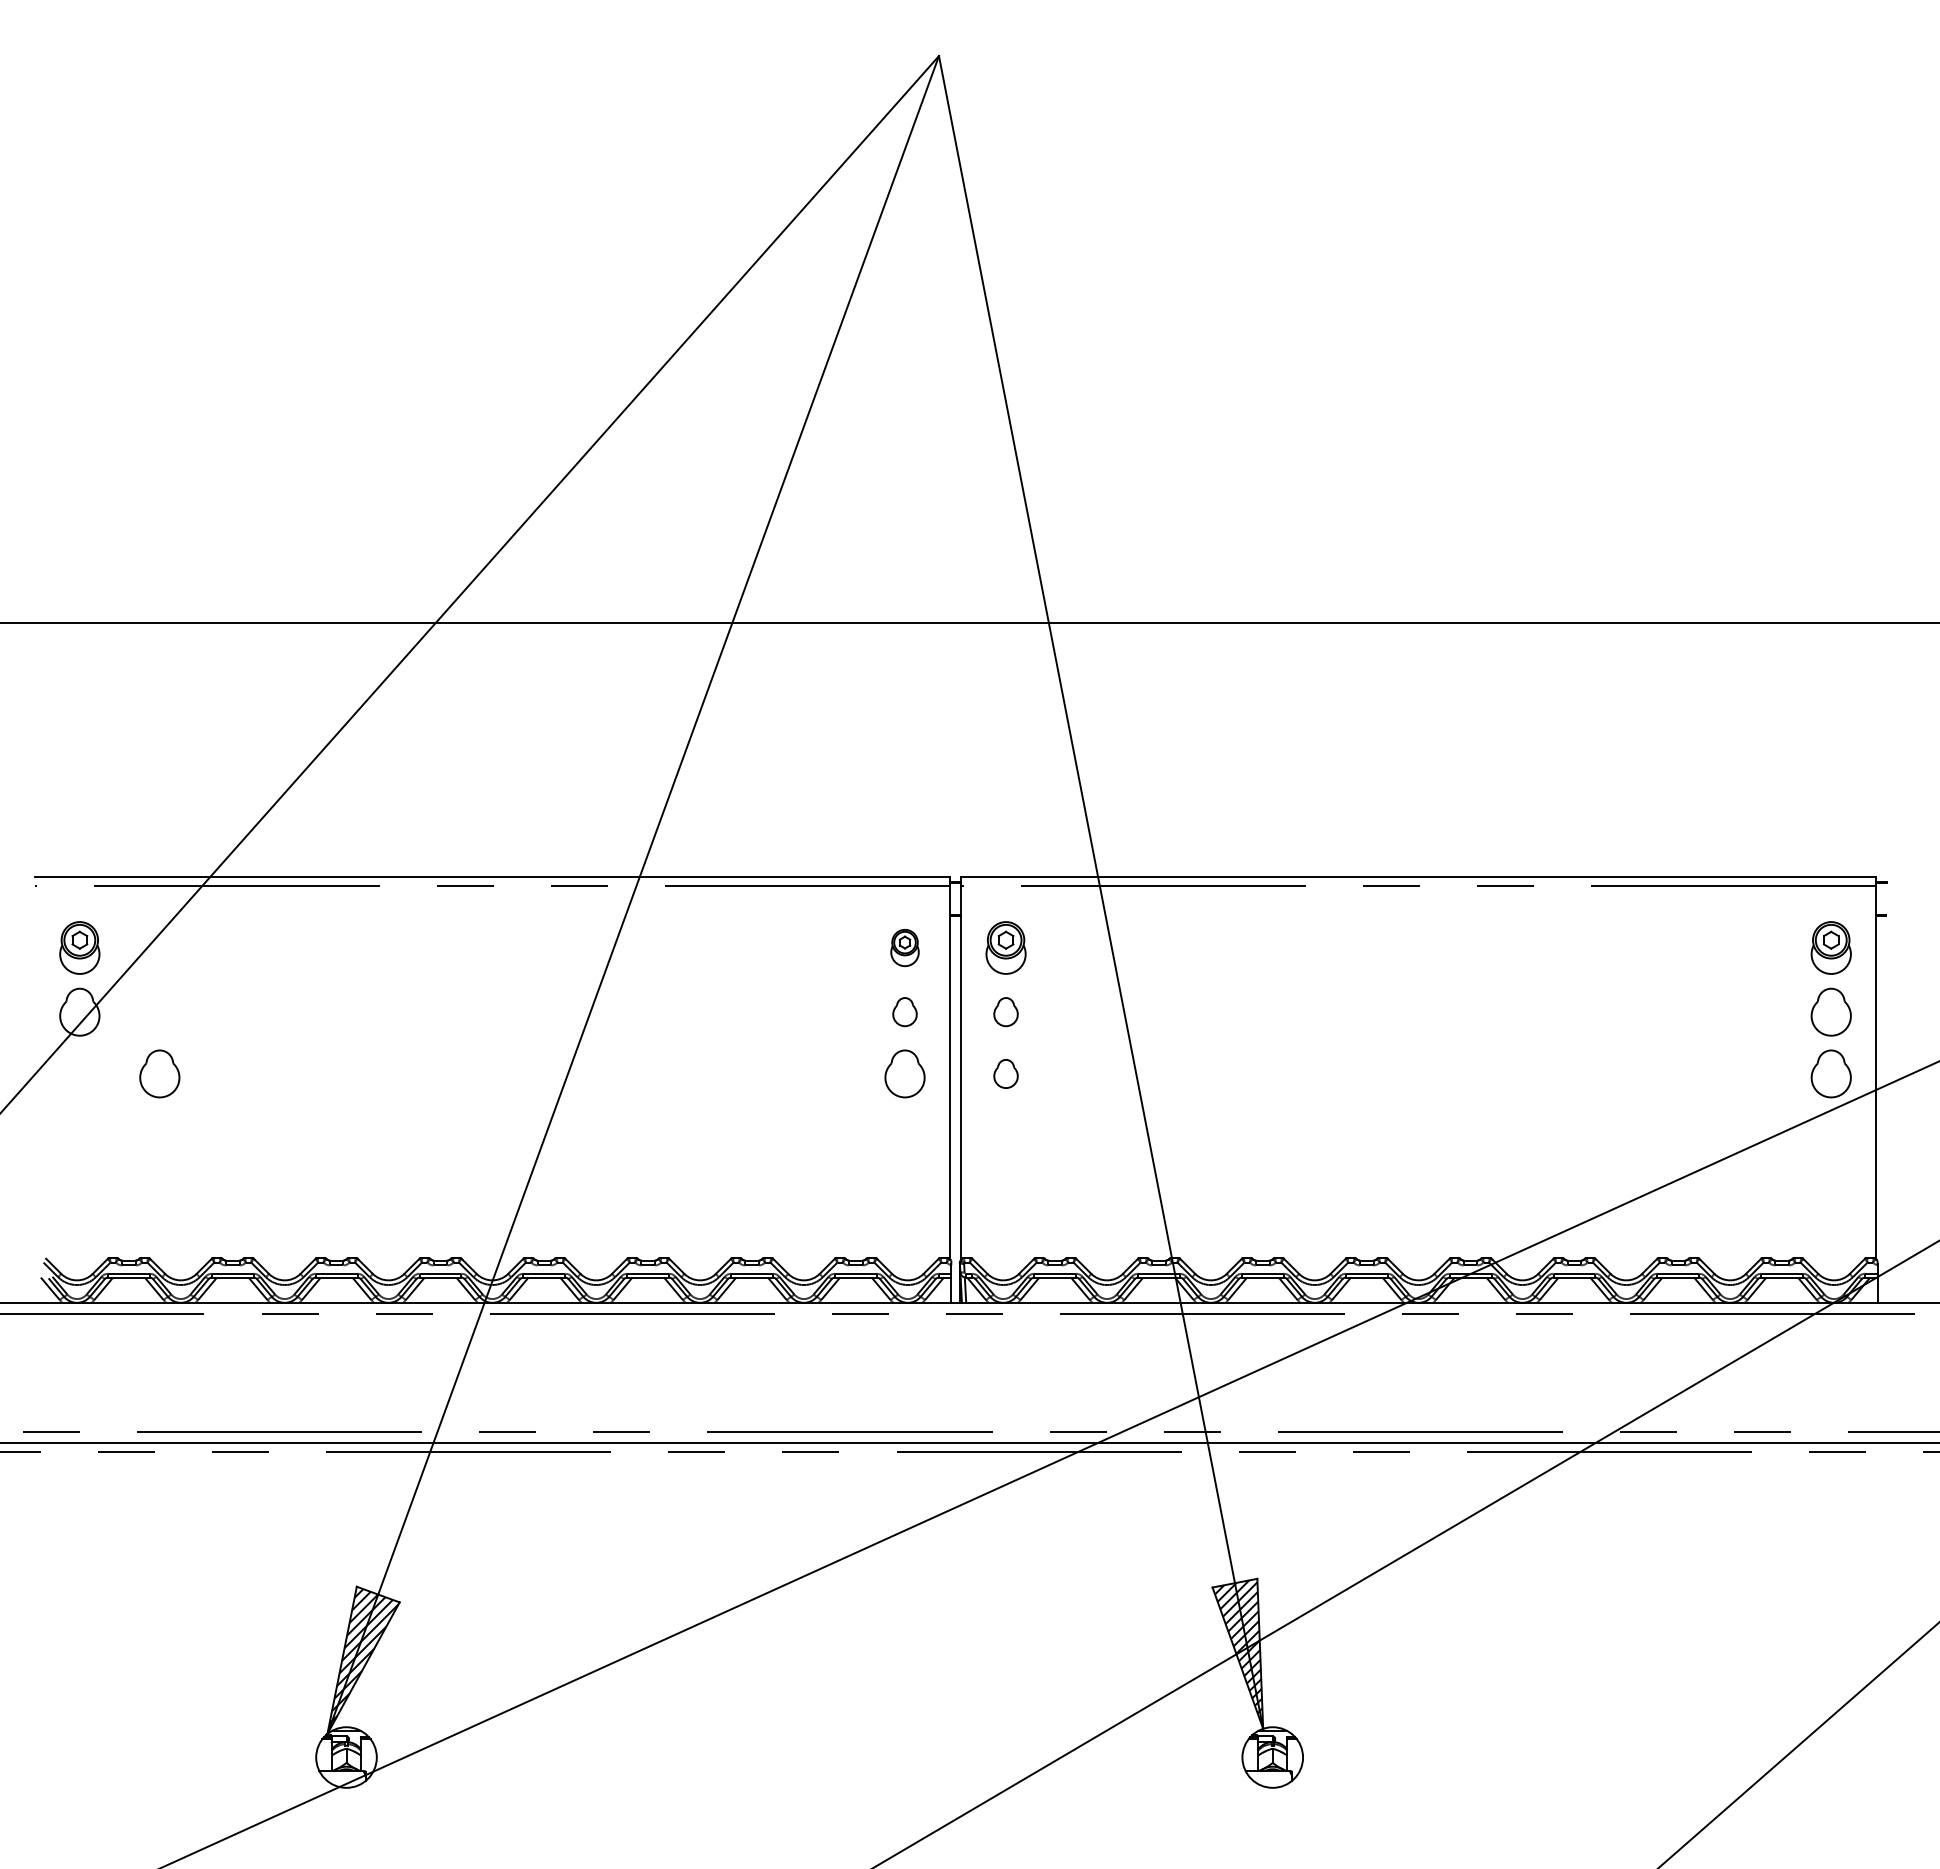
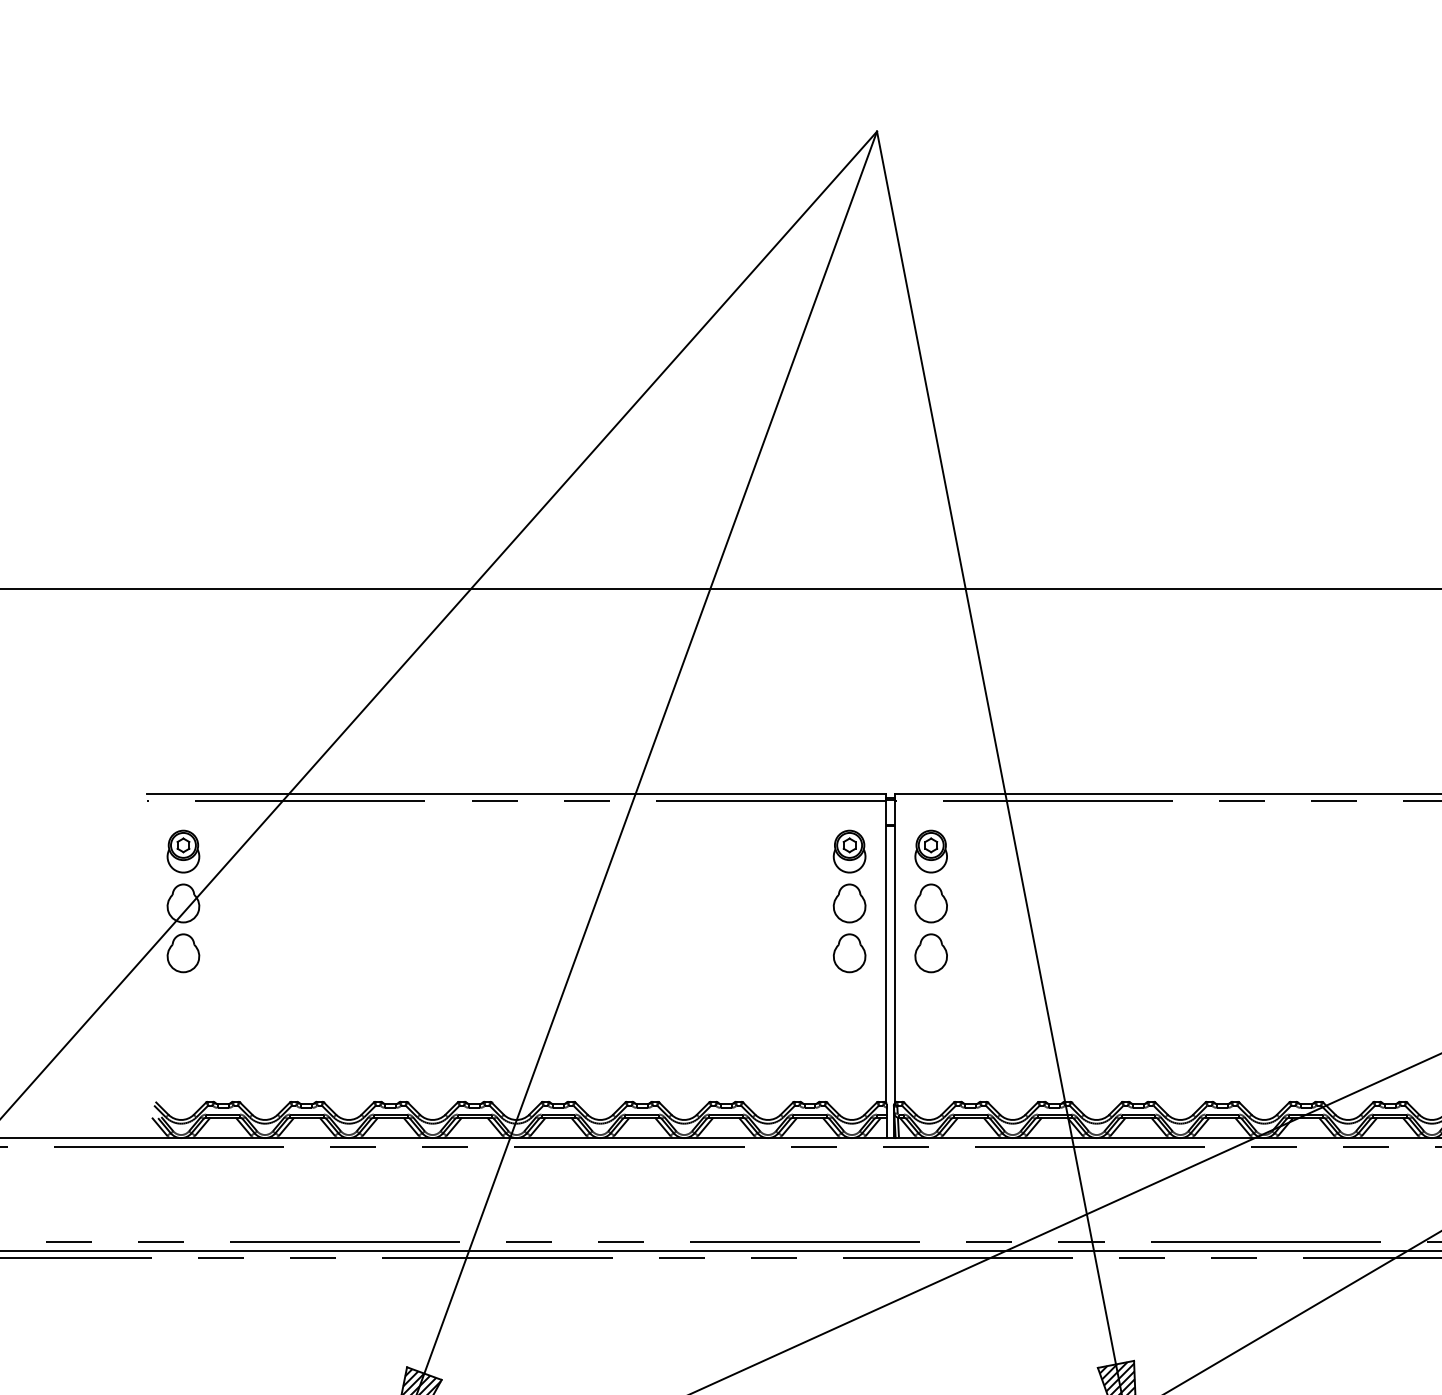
part: (904, 947) -> (849, 851), size x1.43
part: (904, 1011) -> (849, 902), size x1.67
part: (1005, 1011) -> (930, 902), size x1.67
part: (159, 1073) -> (183, 952), moved
part: (1005, 1073) -> (930, 952), size x1.67

